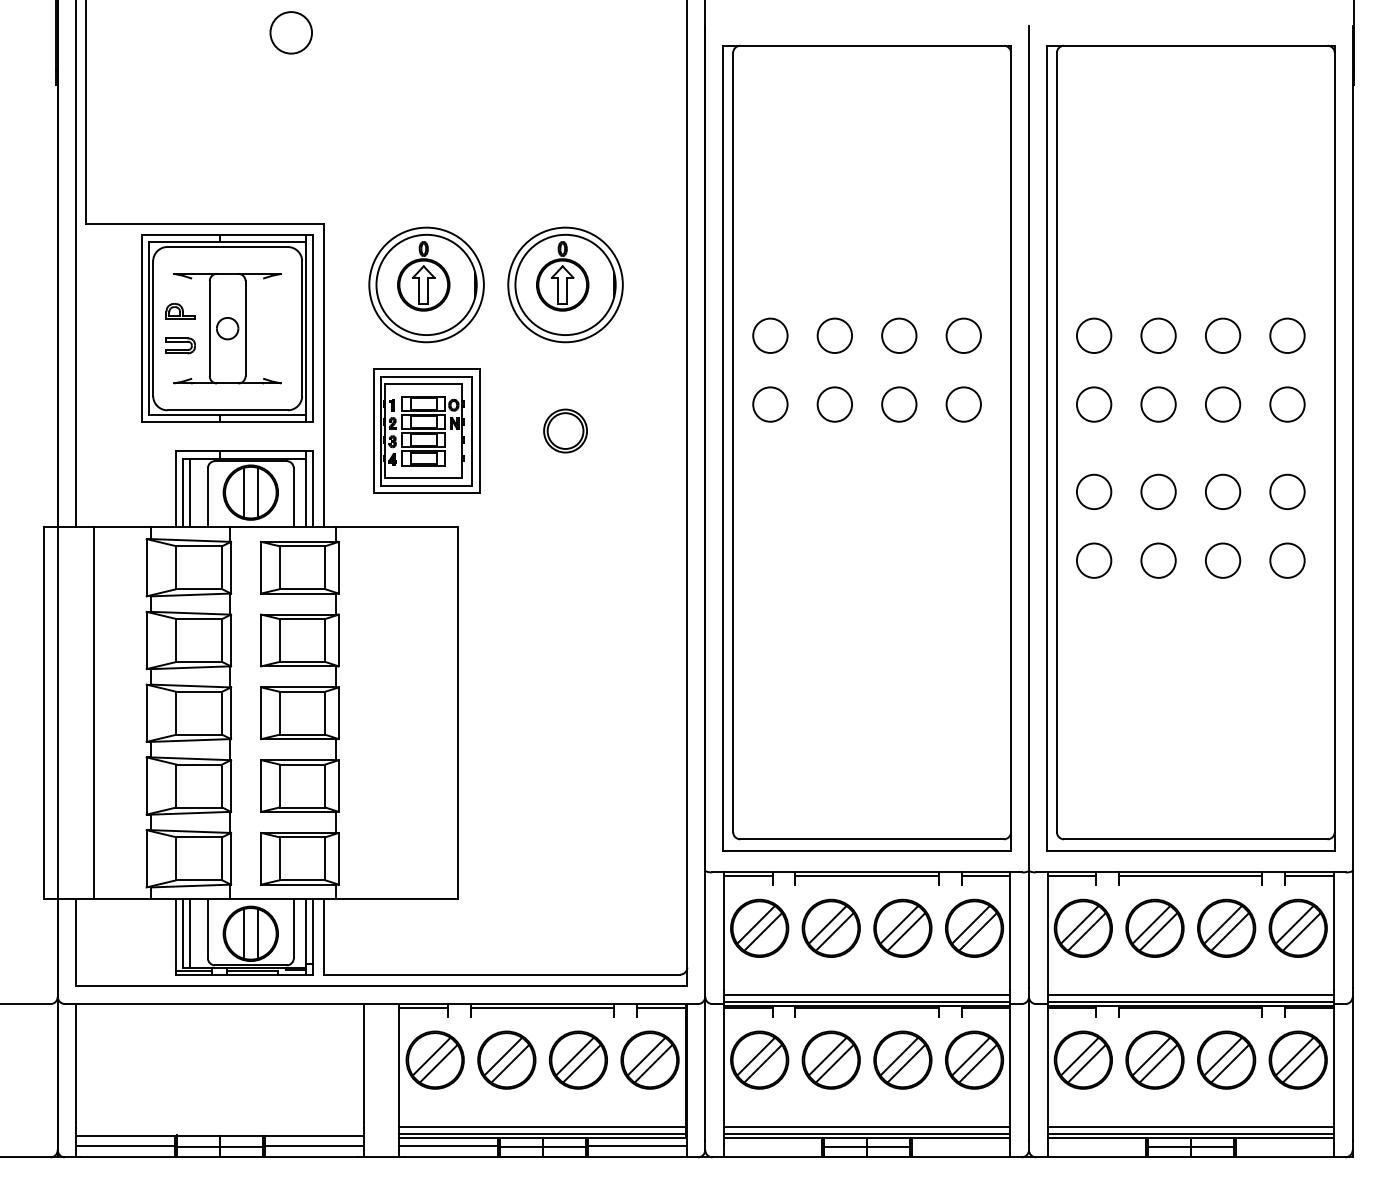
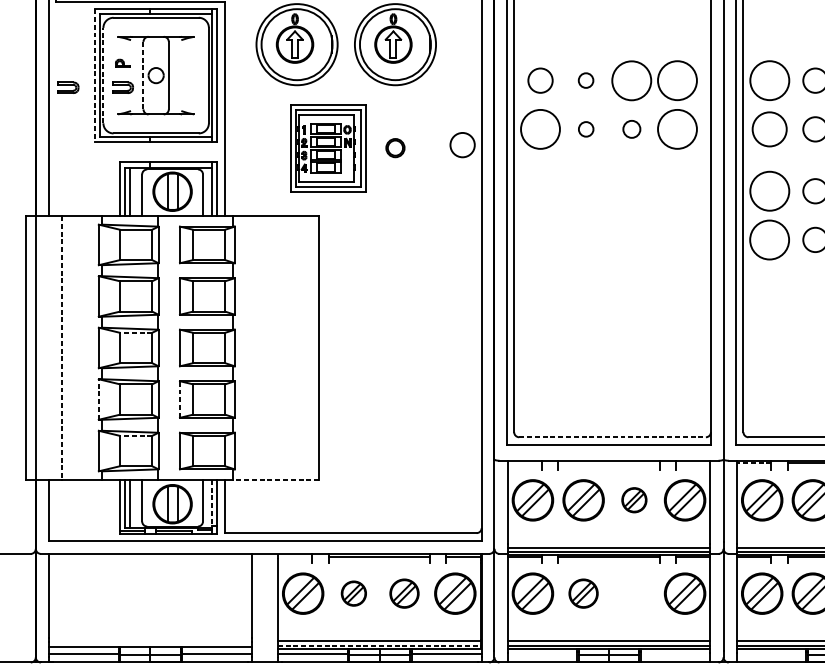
part: (180, 311) -> (122, 63), size x0.7
line: (141, 328) -> (95, 75), solid -> dashed
line: (153, 328) -> (103, 75), solid -> dashed
line: (209, 328) -> (143, 75), solid -> dashed
circle: (834, 335) -> (585, 80), size x0.6
circle: (899, 335) -> (631, 80), size x1.6
circle: (963, 335) -> (677, 80), size x1.6
circle: (1093, 335) -> (769, 80), size x1.6
part: (103, 345) -> (68, 87), added
circle: (770, 404) -> (540, 129), size x1.6
circle: (834, 404) -> (585, 129), size x0.6
circle: (899, 404) -> (631, 129), size x0.7
circle: (963, 404) -> (677, 129), size x1.6
circle: (1094, 404) -> (770, 129), size x1.4
circle: (660, 426) -> (462, 144), added
part: (426, 430) -> (328, 147), moved
part: (565, 430) -> (395, 147), size x0.6
circle: (1093, 491) -> (769, 190), size x1.6
circle: (1094, 560) -> (770, 239), size x1.6
line: (199, 691) -> (136, 332), solid -> dashed
line: (94, 713) -> (61, 348), solid -> dashed
line: (146, 786) -> (98, 399), solid -> dashed
line: (261, 786) -> (180, 399), solid -> dashed
line: (199, 837) -> (136, 435), solid -> dashed
line: (872, 839) -> (612, 437), solid -> dashed
line: (747, 876) -> (524, 463), removed
line: (866, 876) -> (608, 463), removed
line: (985, 876) -> (692, 463), removed
line: (1071, 876) -> (753, 463), solid -> dashed
line: (396, 899) -> (275, 479), solid -> dashed
part: (902, 927) -> (634, 499), size x0.6
line: (306, 934) -> (212, 504), solid -> dashed
line: (423, 1008) -> (294, 557), removed
part: (506, 1059) -> (353, 593), size x0.6
part: (577, 1059) -> (403, 593), size x0.7
part: (830, 1059) -> (583, 593), size x0.7
part: (902, 1059) -> (634, 593), removed
line: (543, 1133) -> (379, 645), solid -> dashed

